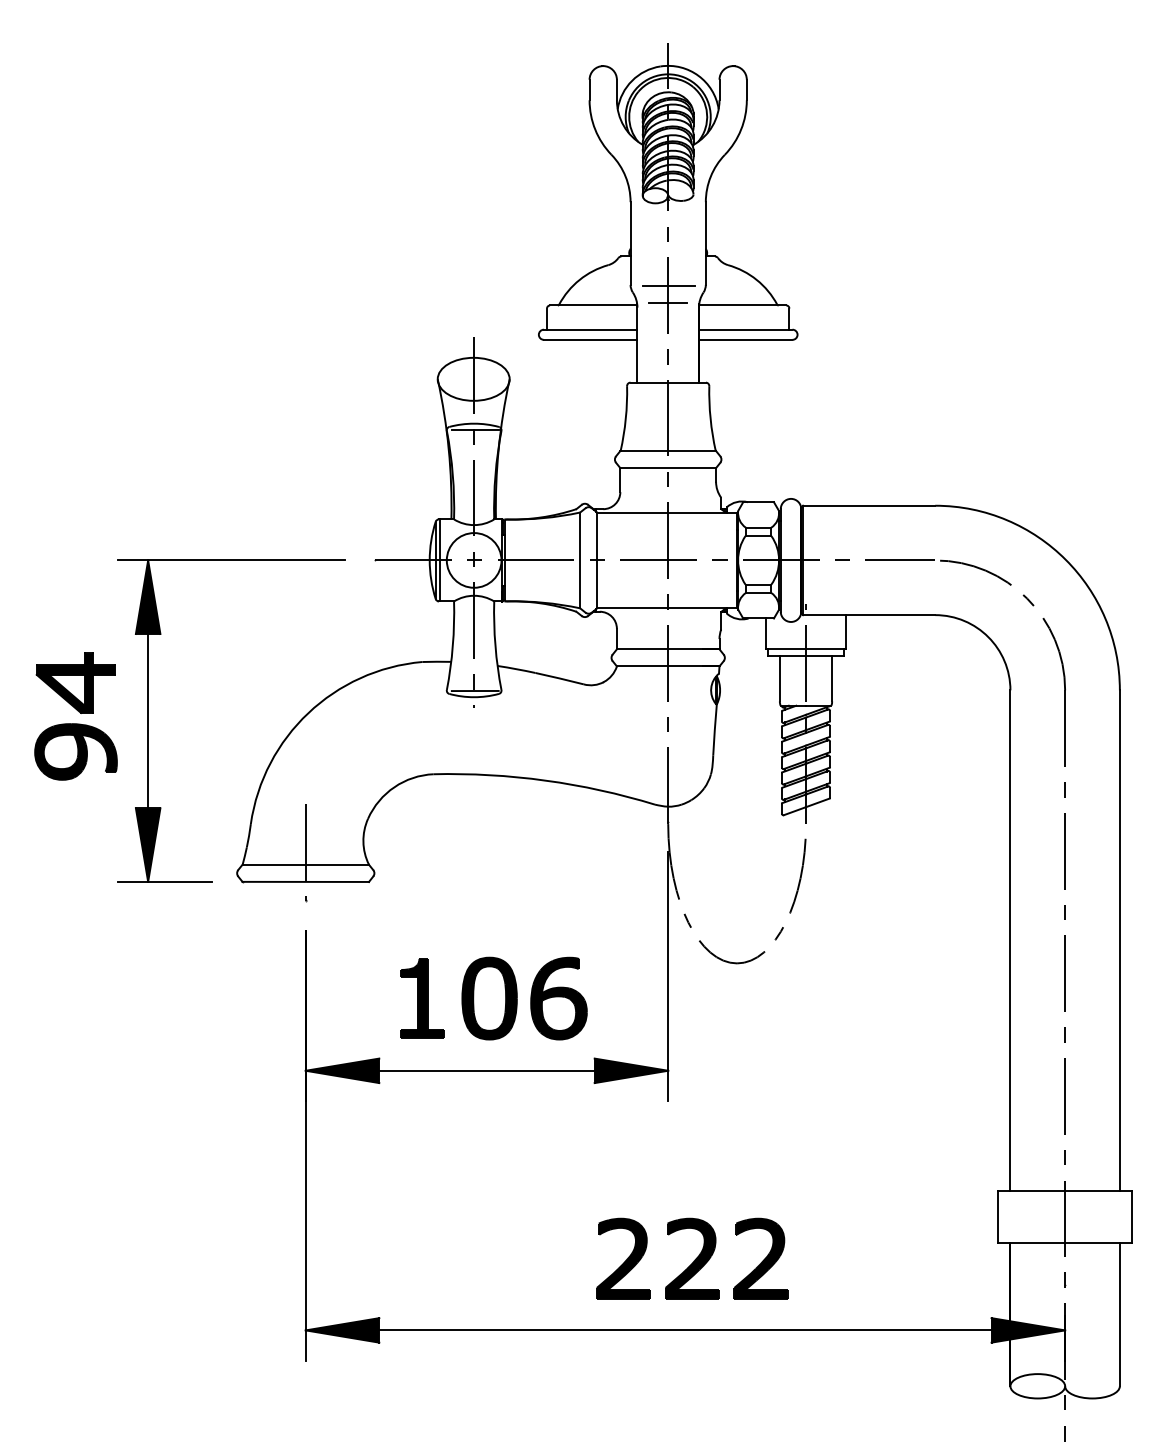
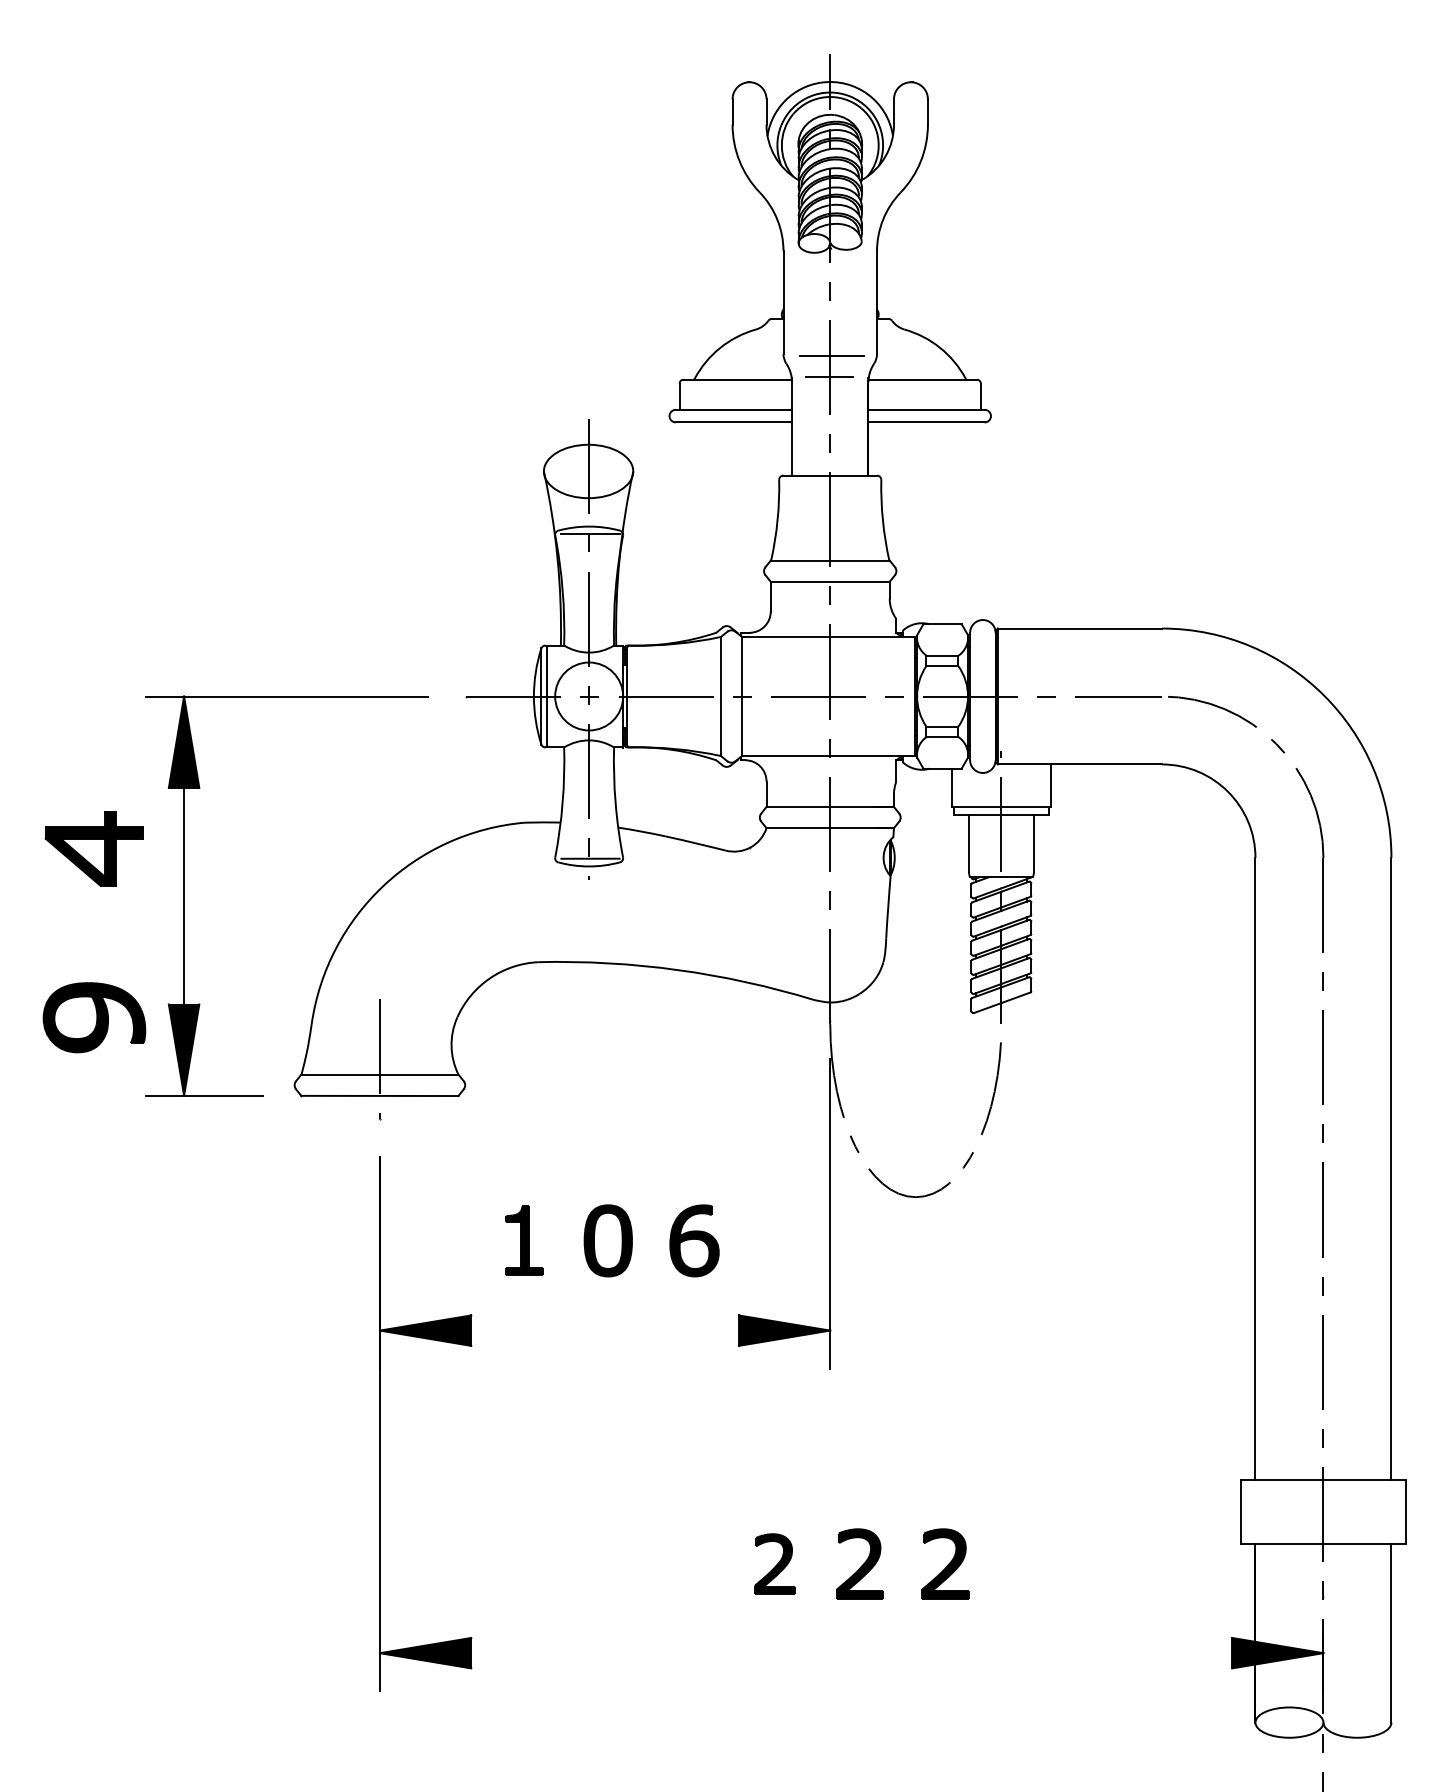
part: (75, 751) -> (93, 1017), moved
part: (422, 998) -> (524, 1240), size x0.7
part: (489, 998) -> (608, 1240), size x0.7
part: (558, 998) -> (693, 1240), size x0.7
line: (486, 1070) -> (604, 1330), removed
part: (623, 1258) -> (774, 1563), size x0.6
part: (692, 1258) -> (860, 1563), size x0.7
part: (760, 1258) -> (944, 1563), size x0.7
line: (685, 1330) -> (851, 1653), removed

